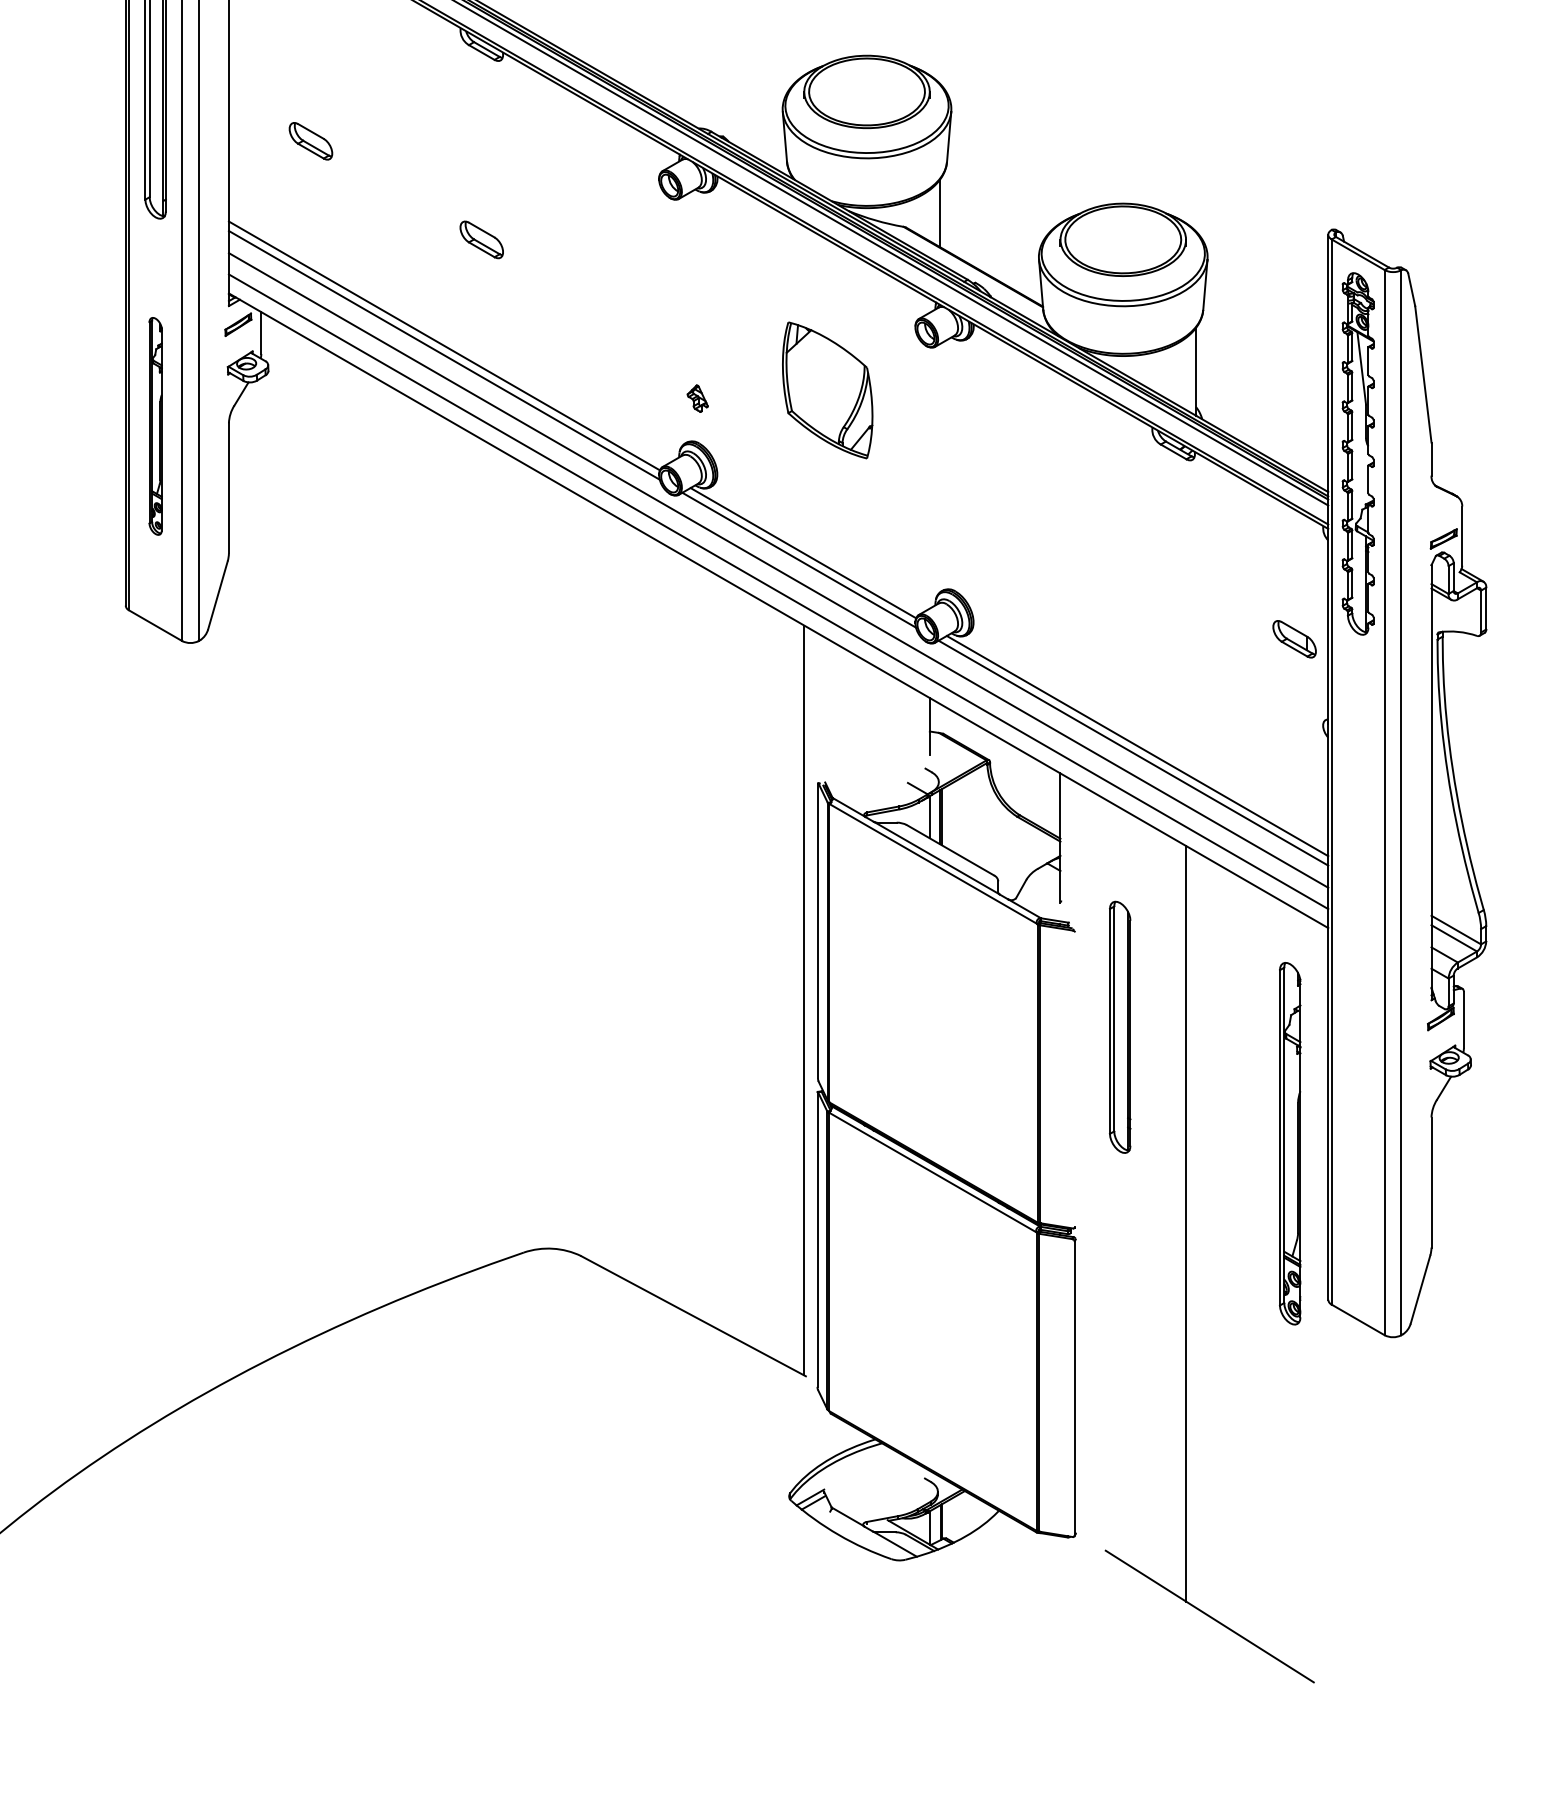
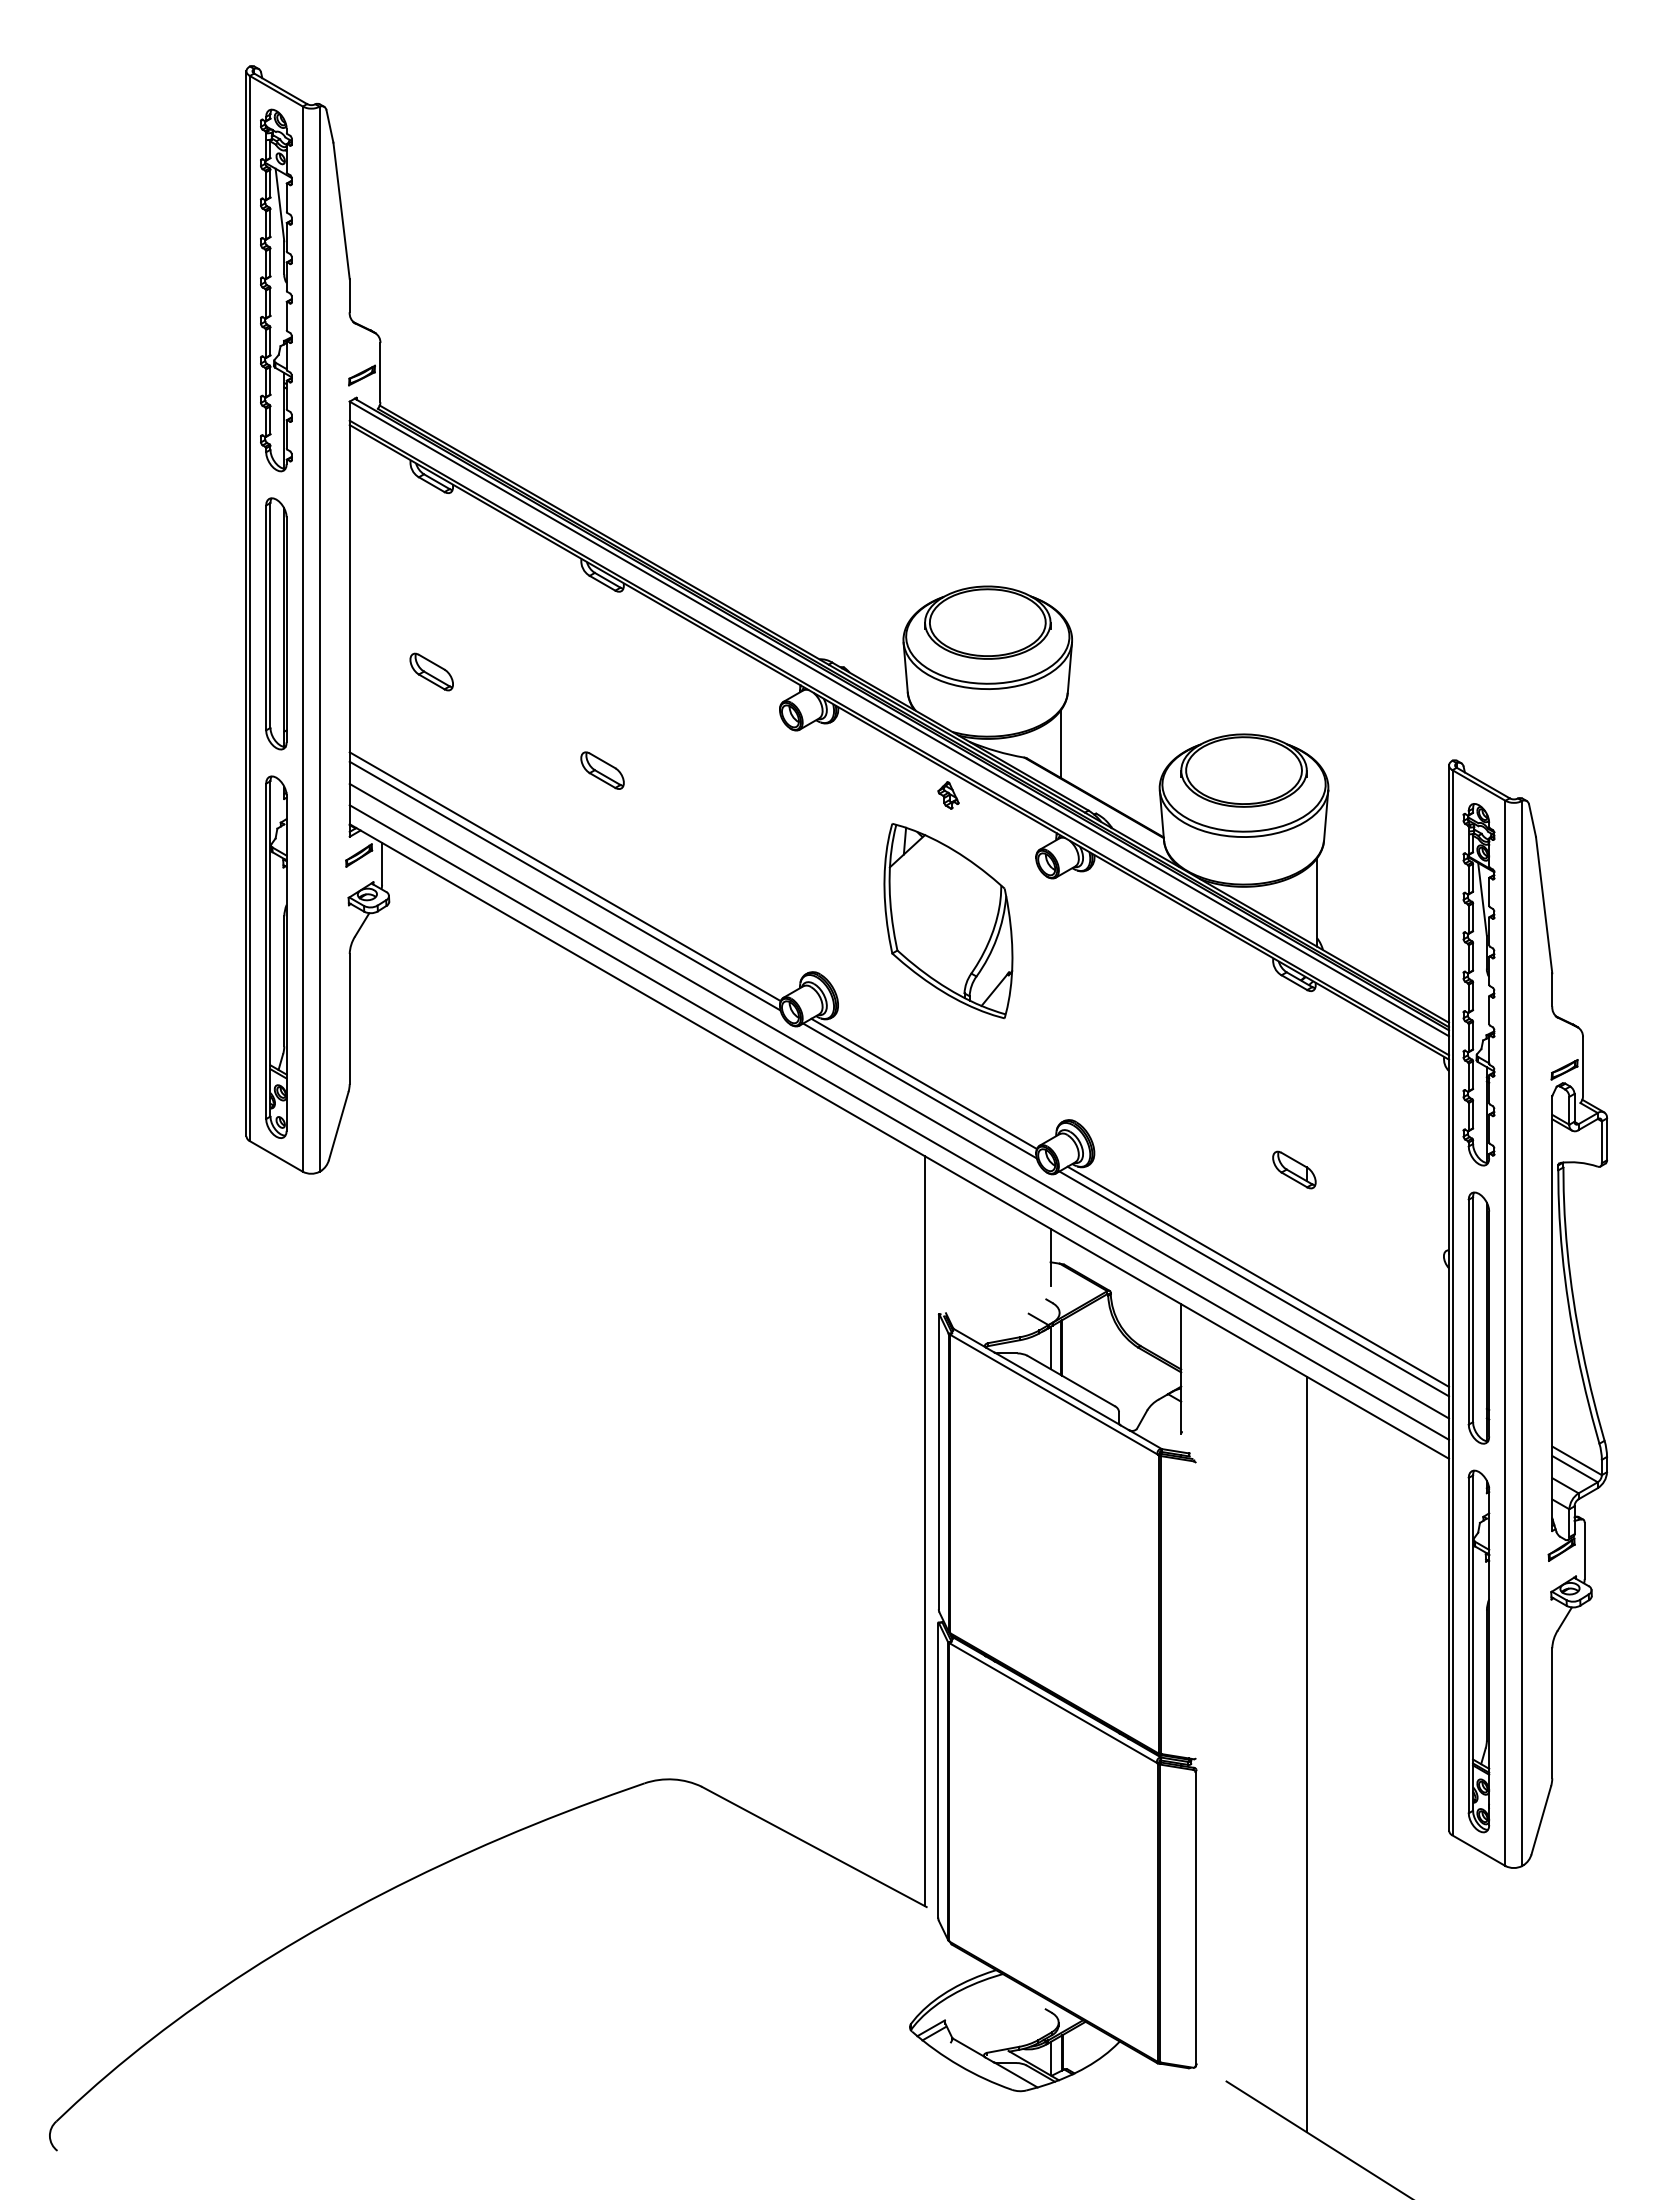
part: (827, 390) -> (948, 921), size x1.43
part: (697, 398) -> (948, 795), moved
part: (155, 425) -> (276, 956), size x1.67
part: (1294, 638) -> (1294, 1169), moved
part: (1119, 1026) -> (1478, 1317), moved
part: (1289, 1143) -> (1478, 1651), moved

